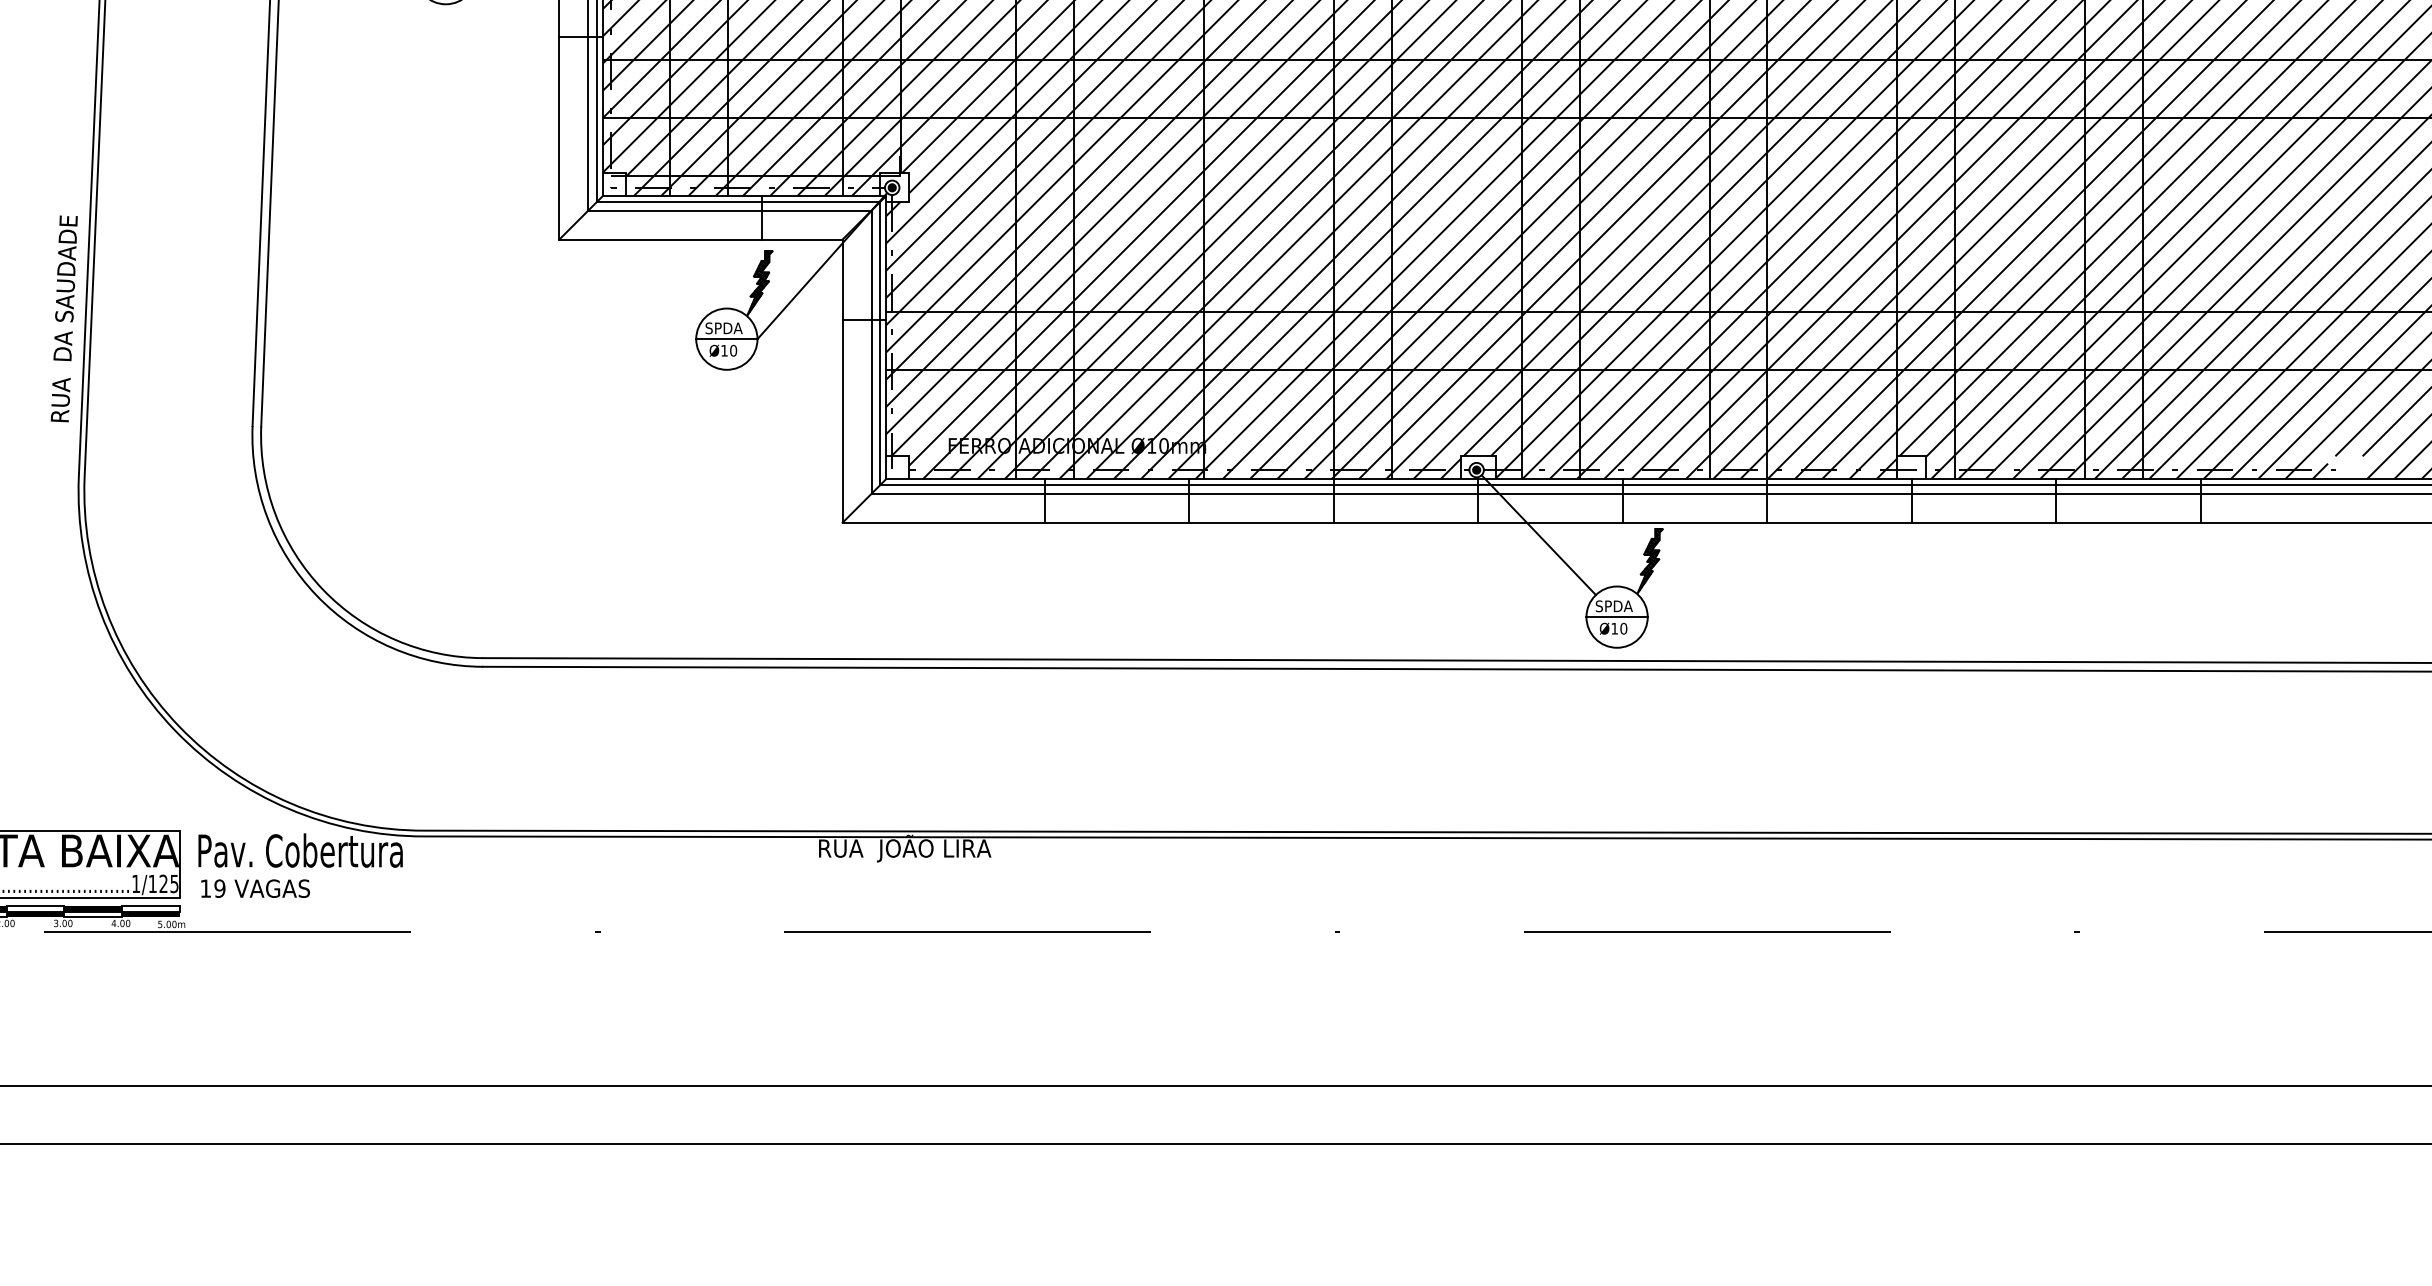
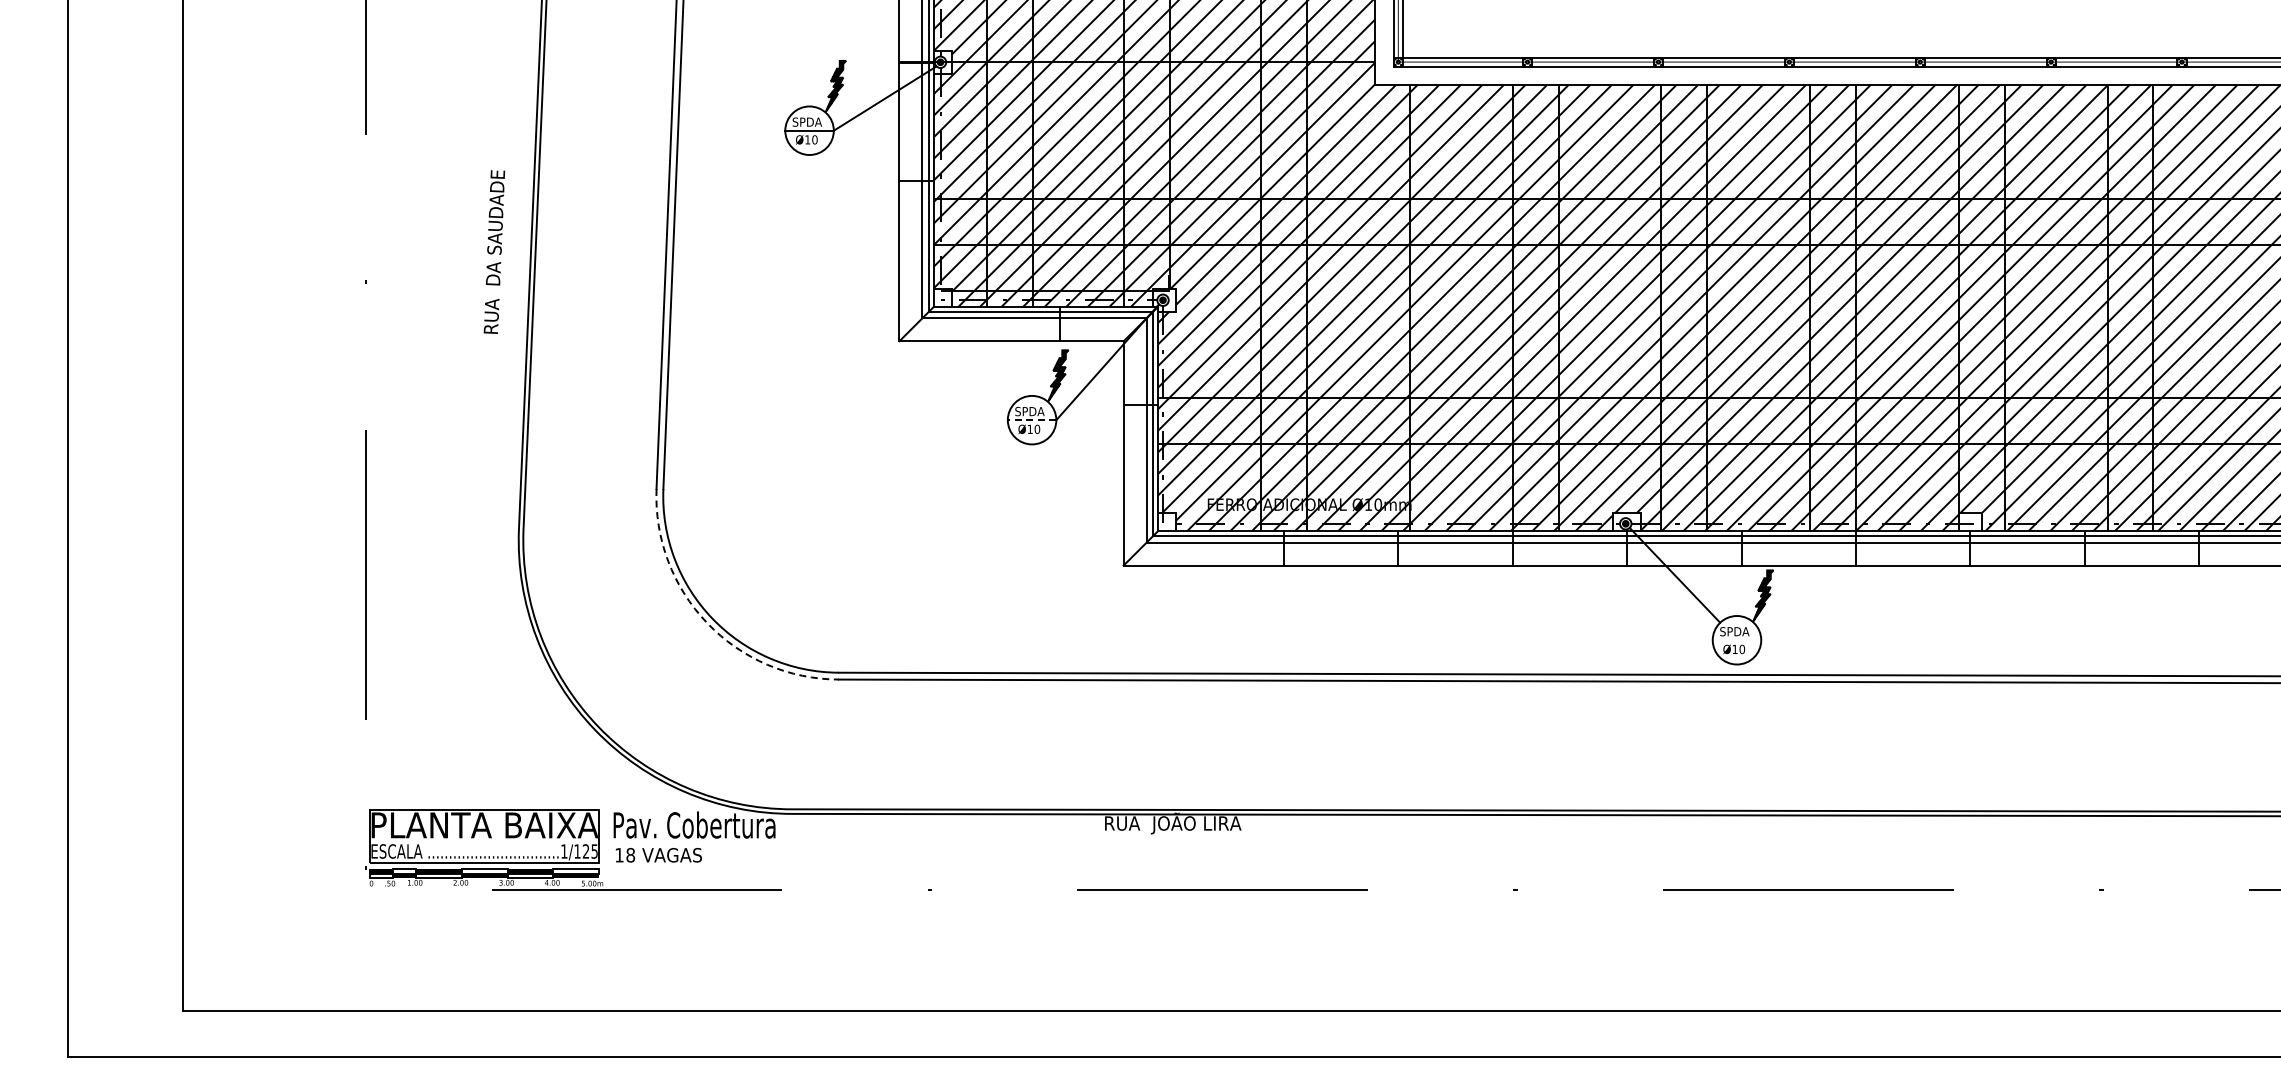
text: (64, 318) -> (494, 251), moved
line: (726, 339) -> (1031, 420), solid -> dashed
arc: (316, 595) -> (707, 623), solid -> dashed
line: (1616, 617) -> (1736, 640), removed
text: (219, 888) -> (630, 855), 19 -> 18

